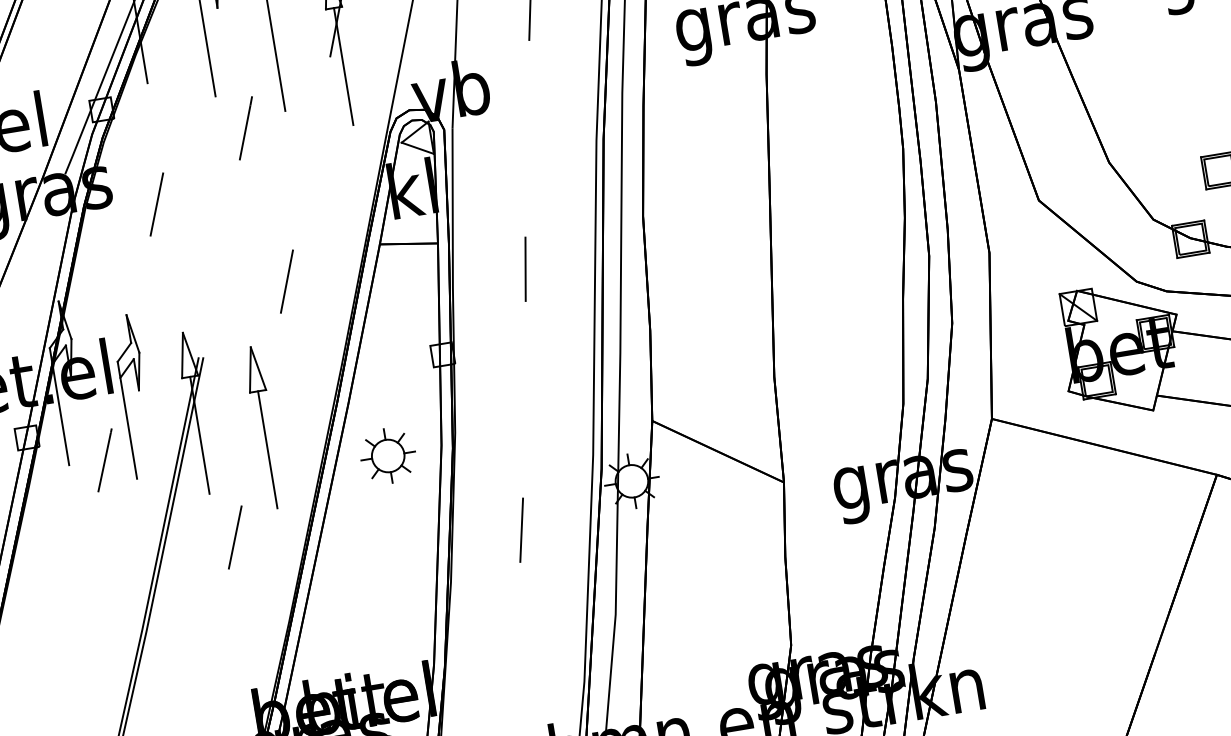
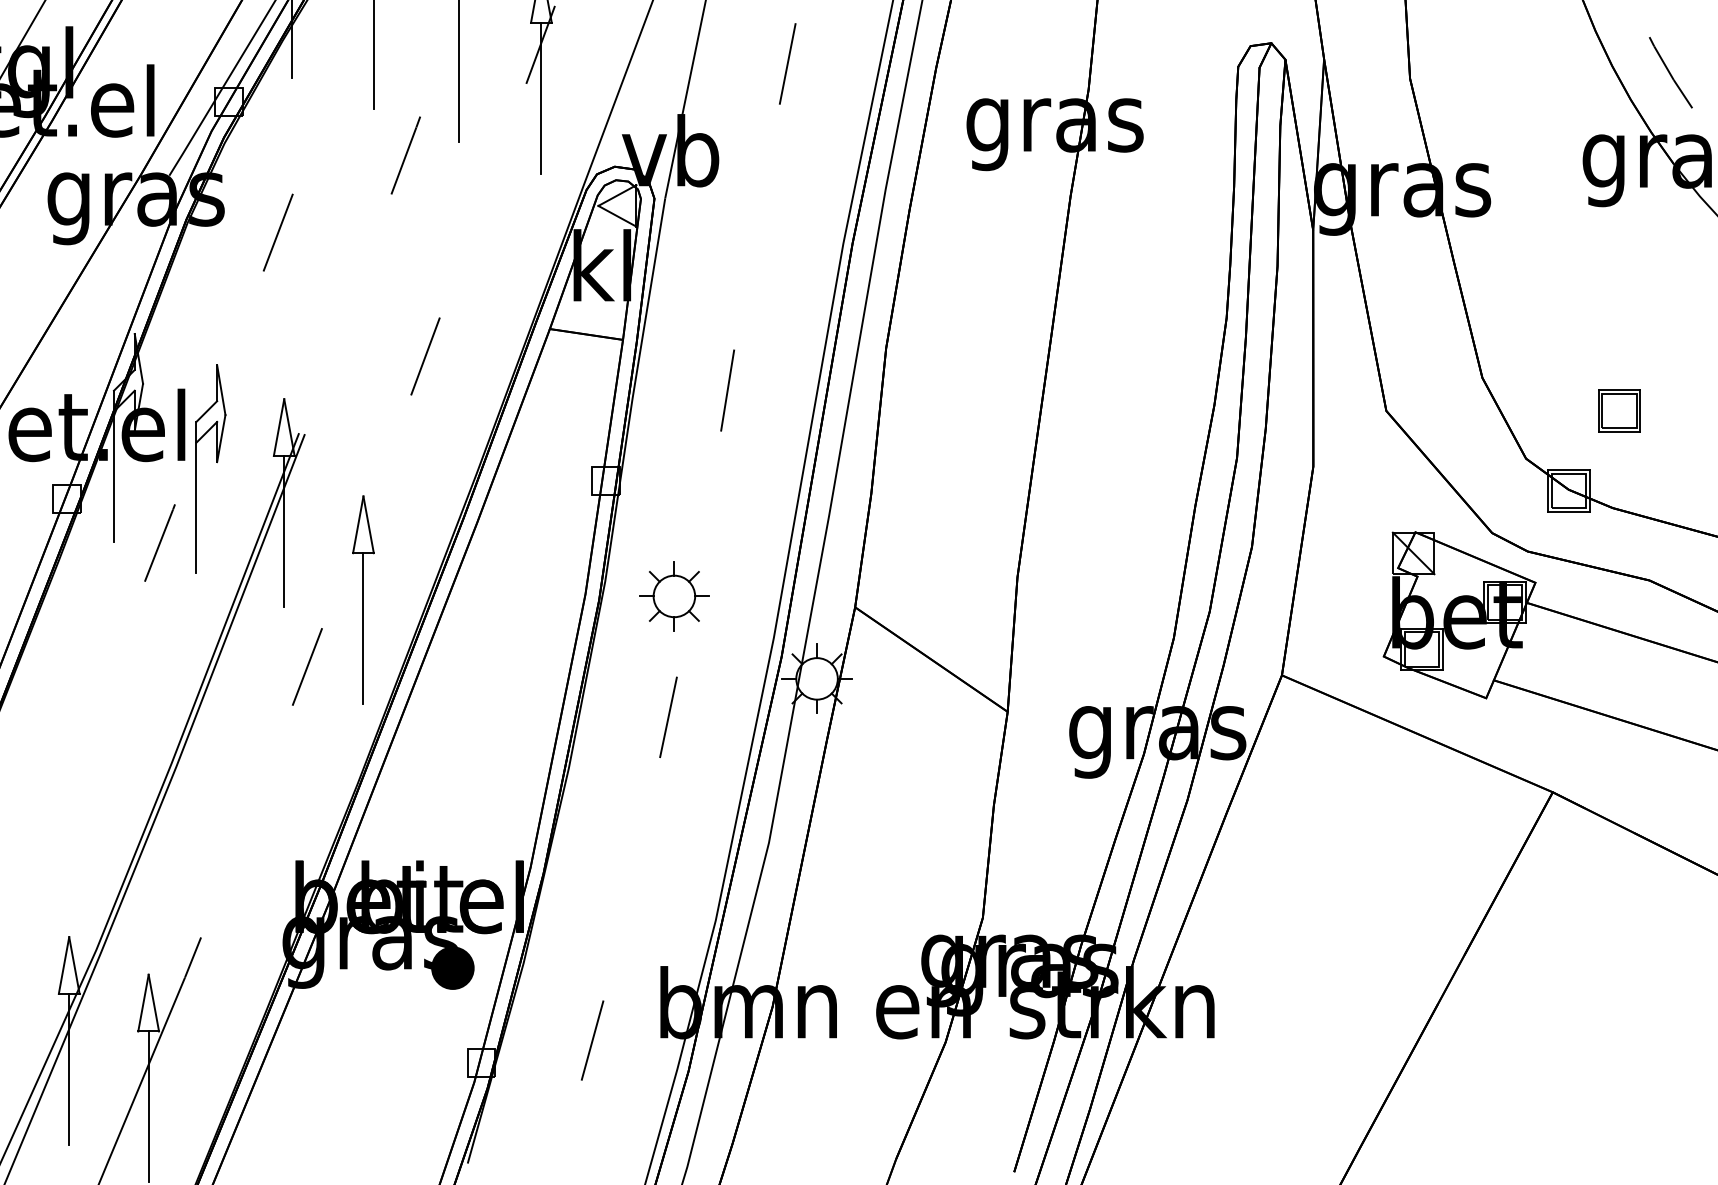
part: (264, 427) -> (363, 599), moved
part: (388, 456) -> (674, 596), moved

